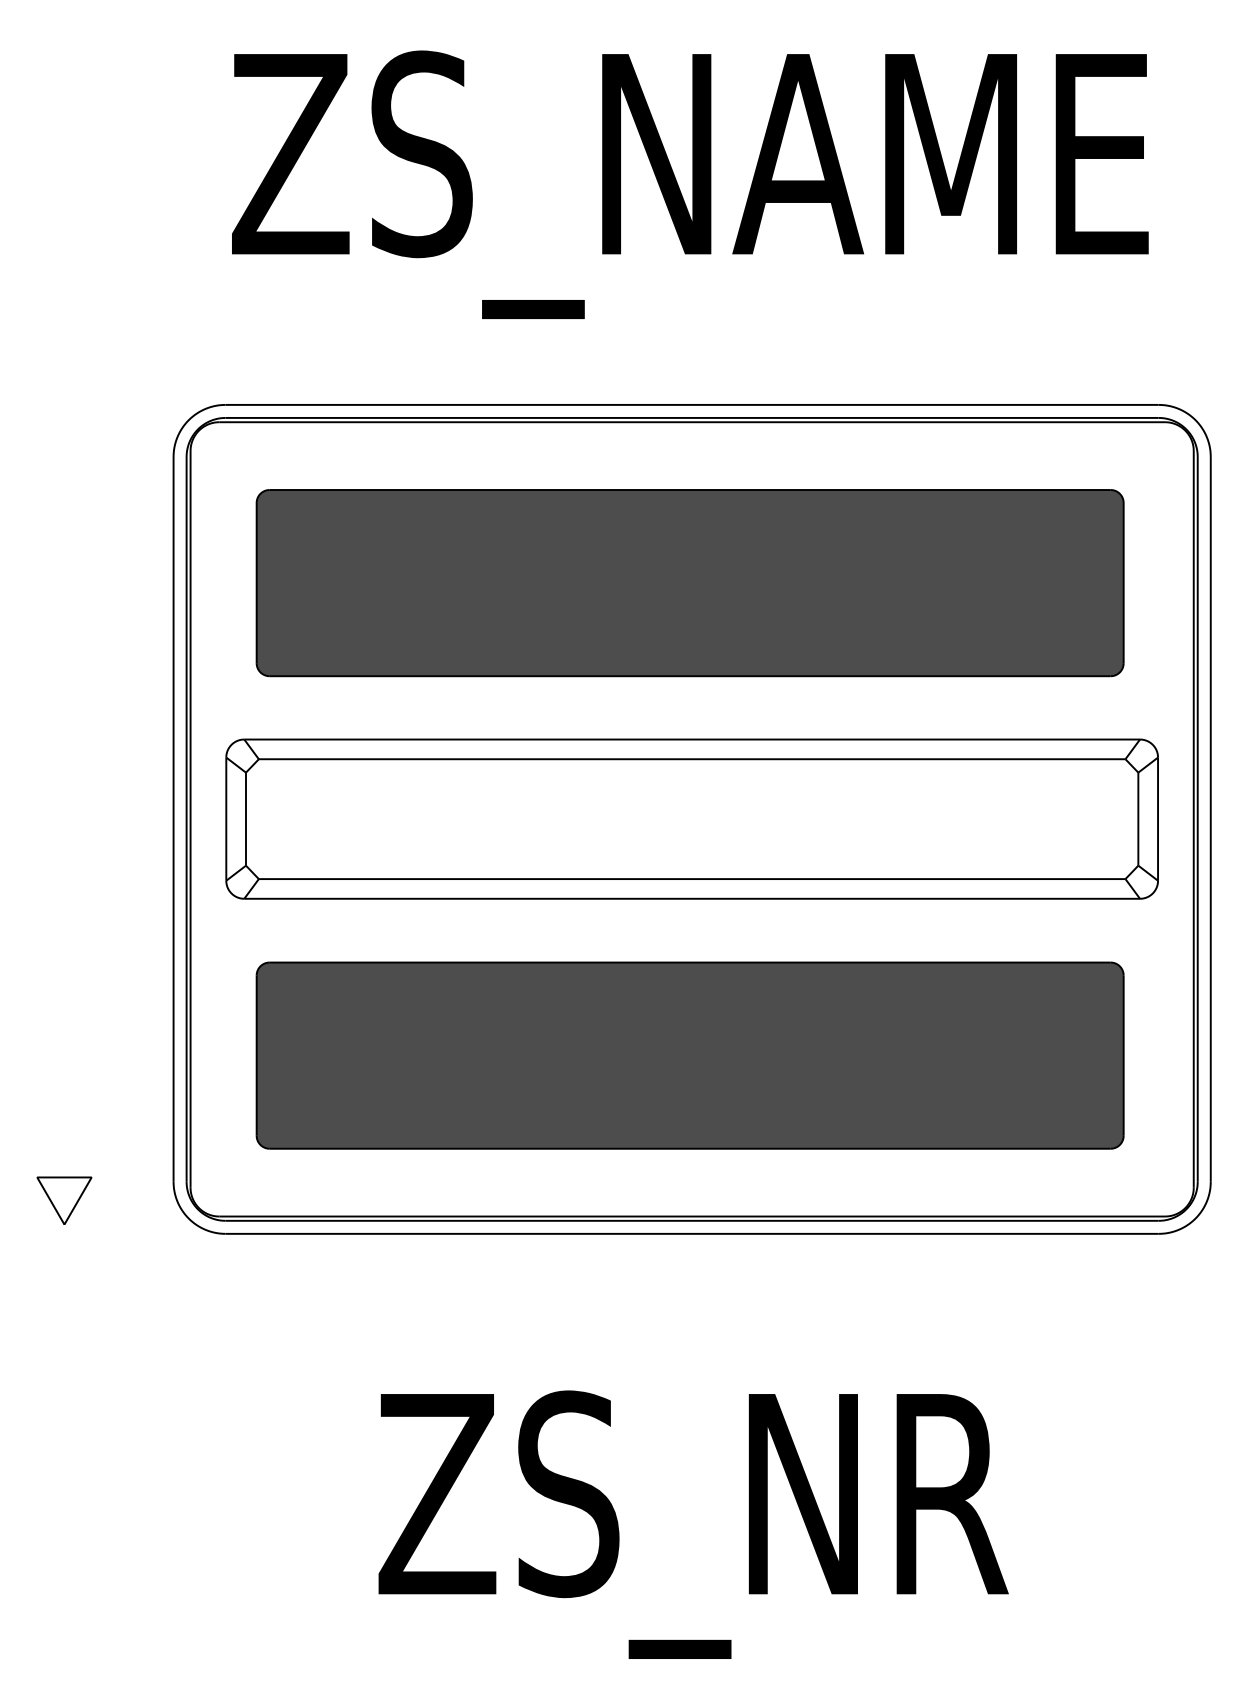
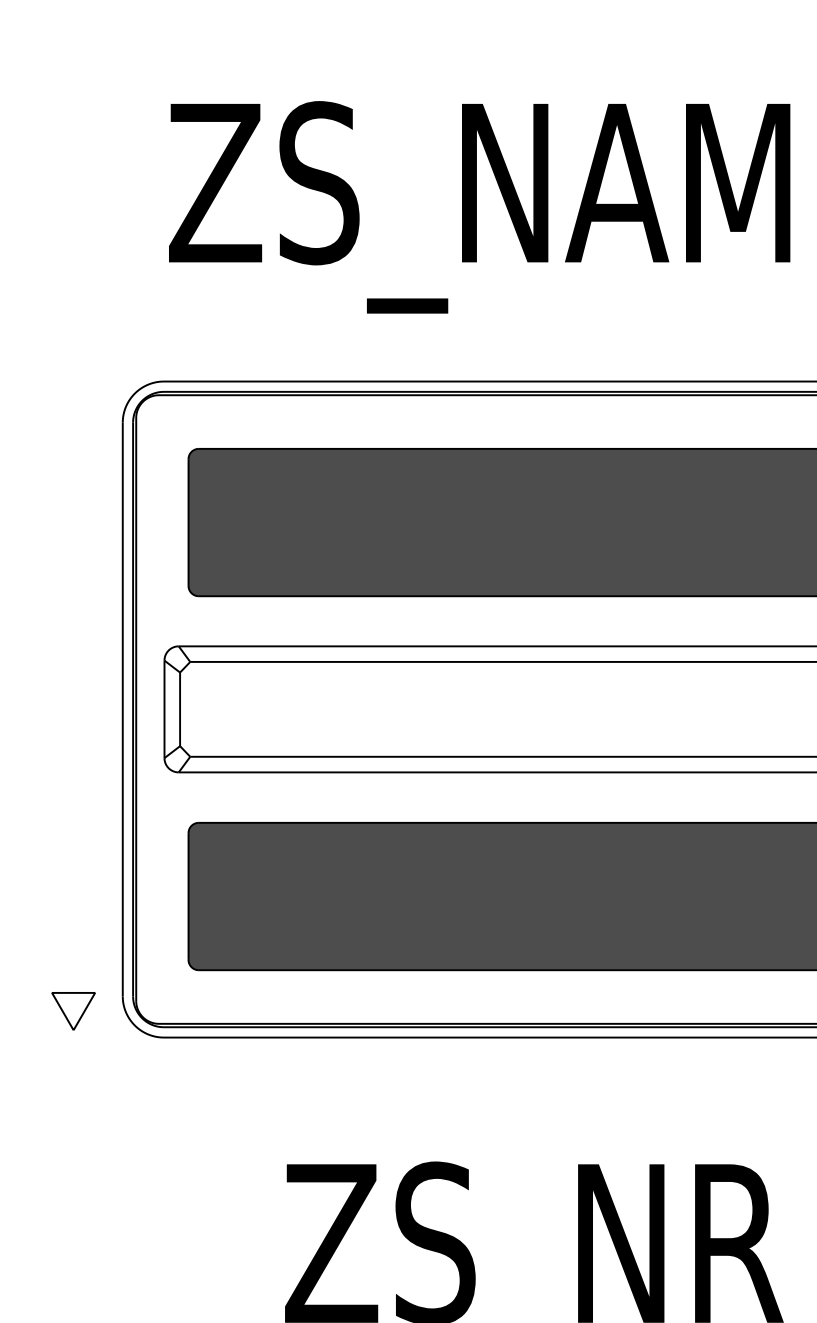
part: (64, 1200) -> (73, 1011), moved

